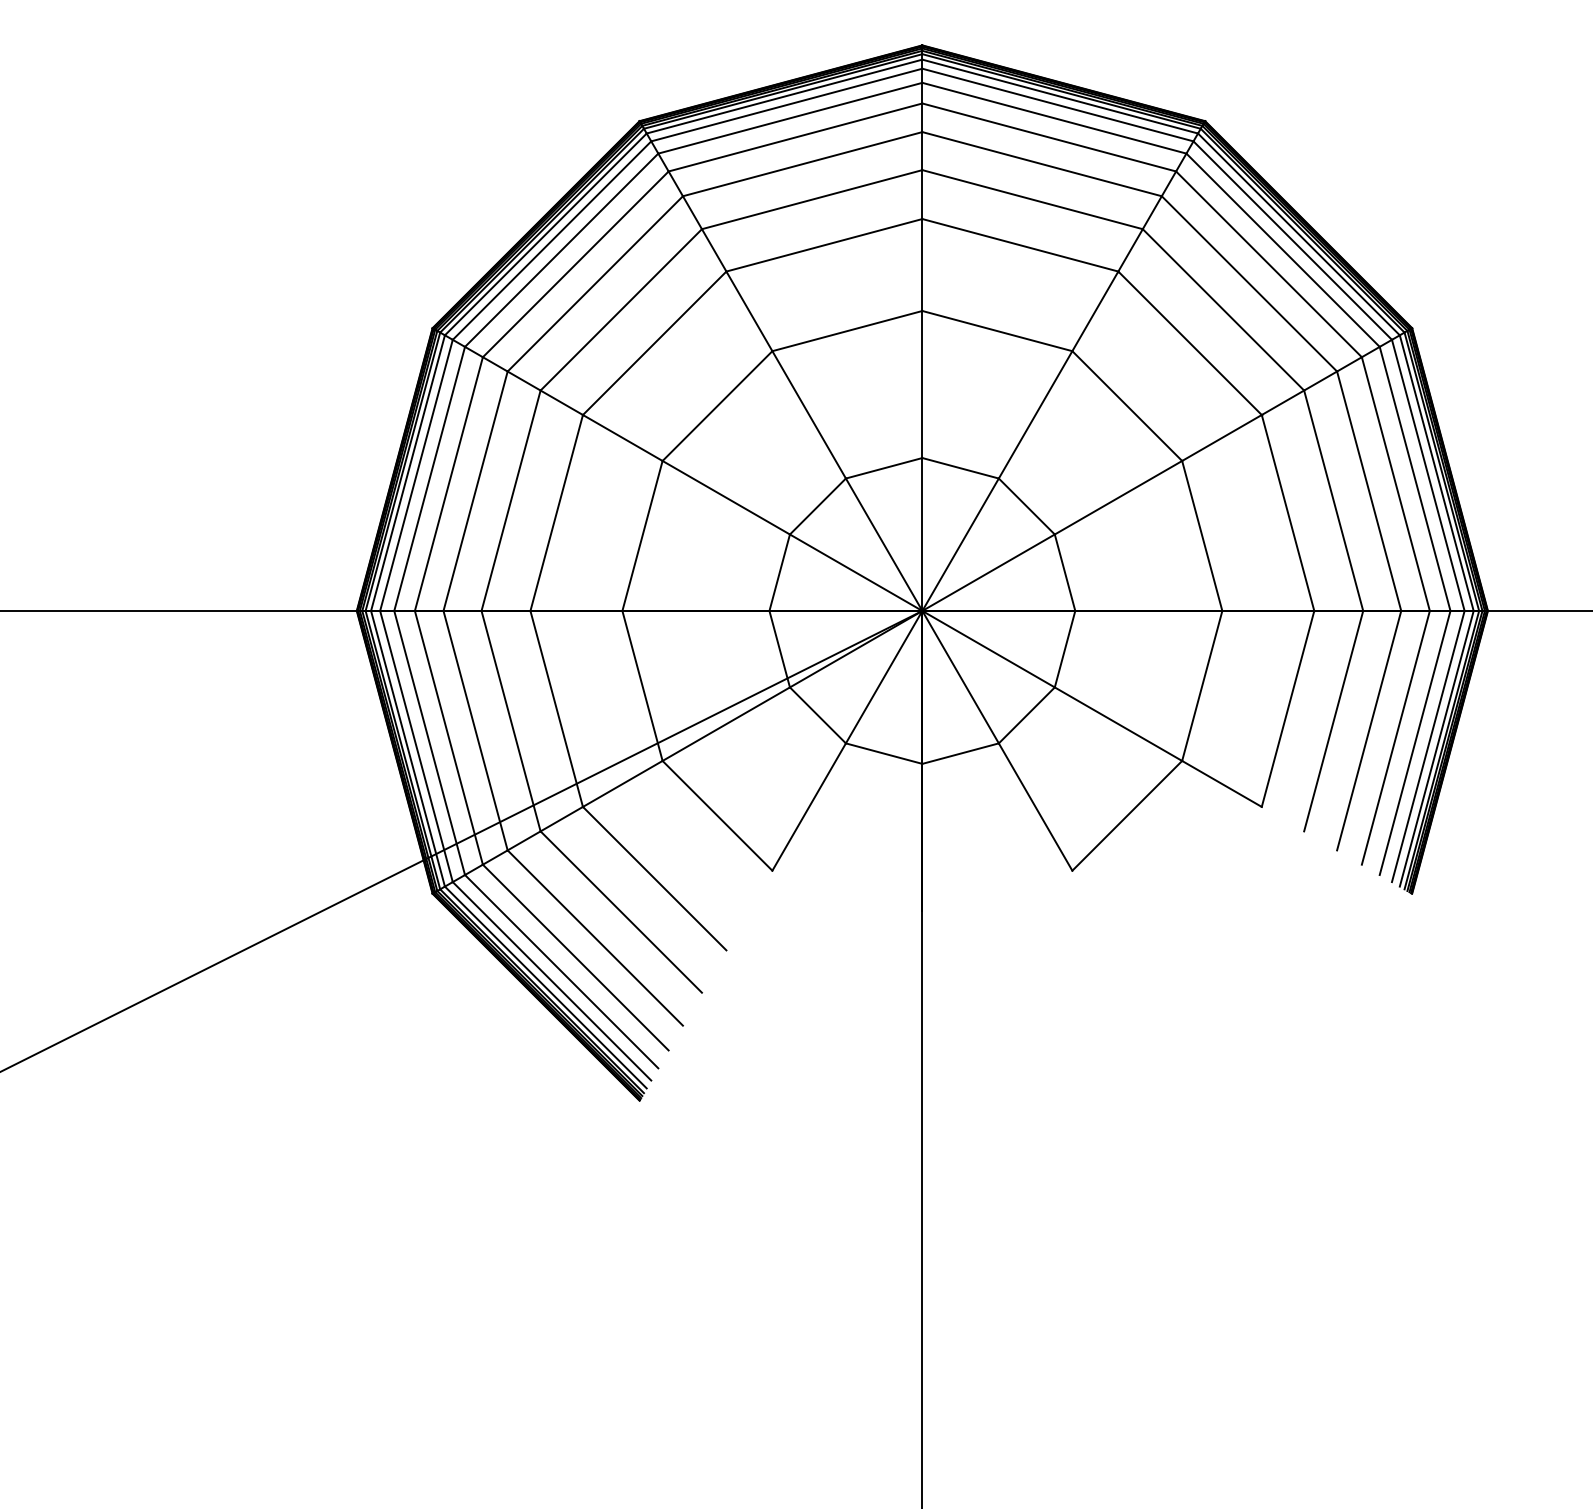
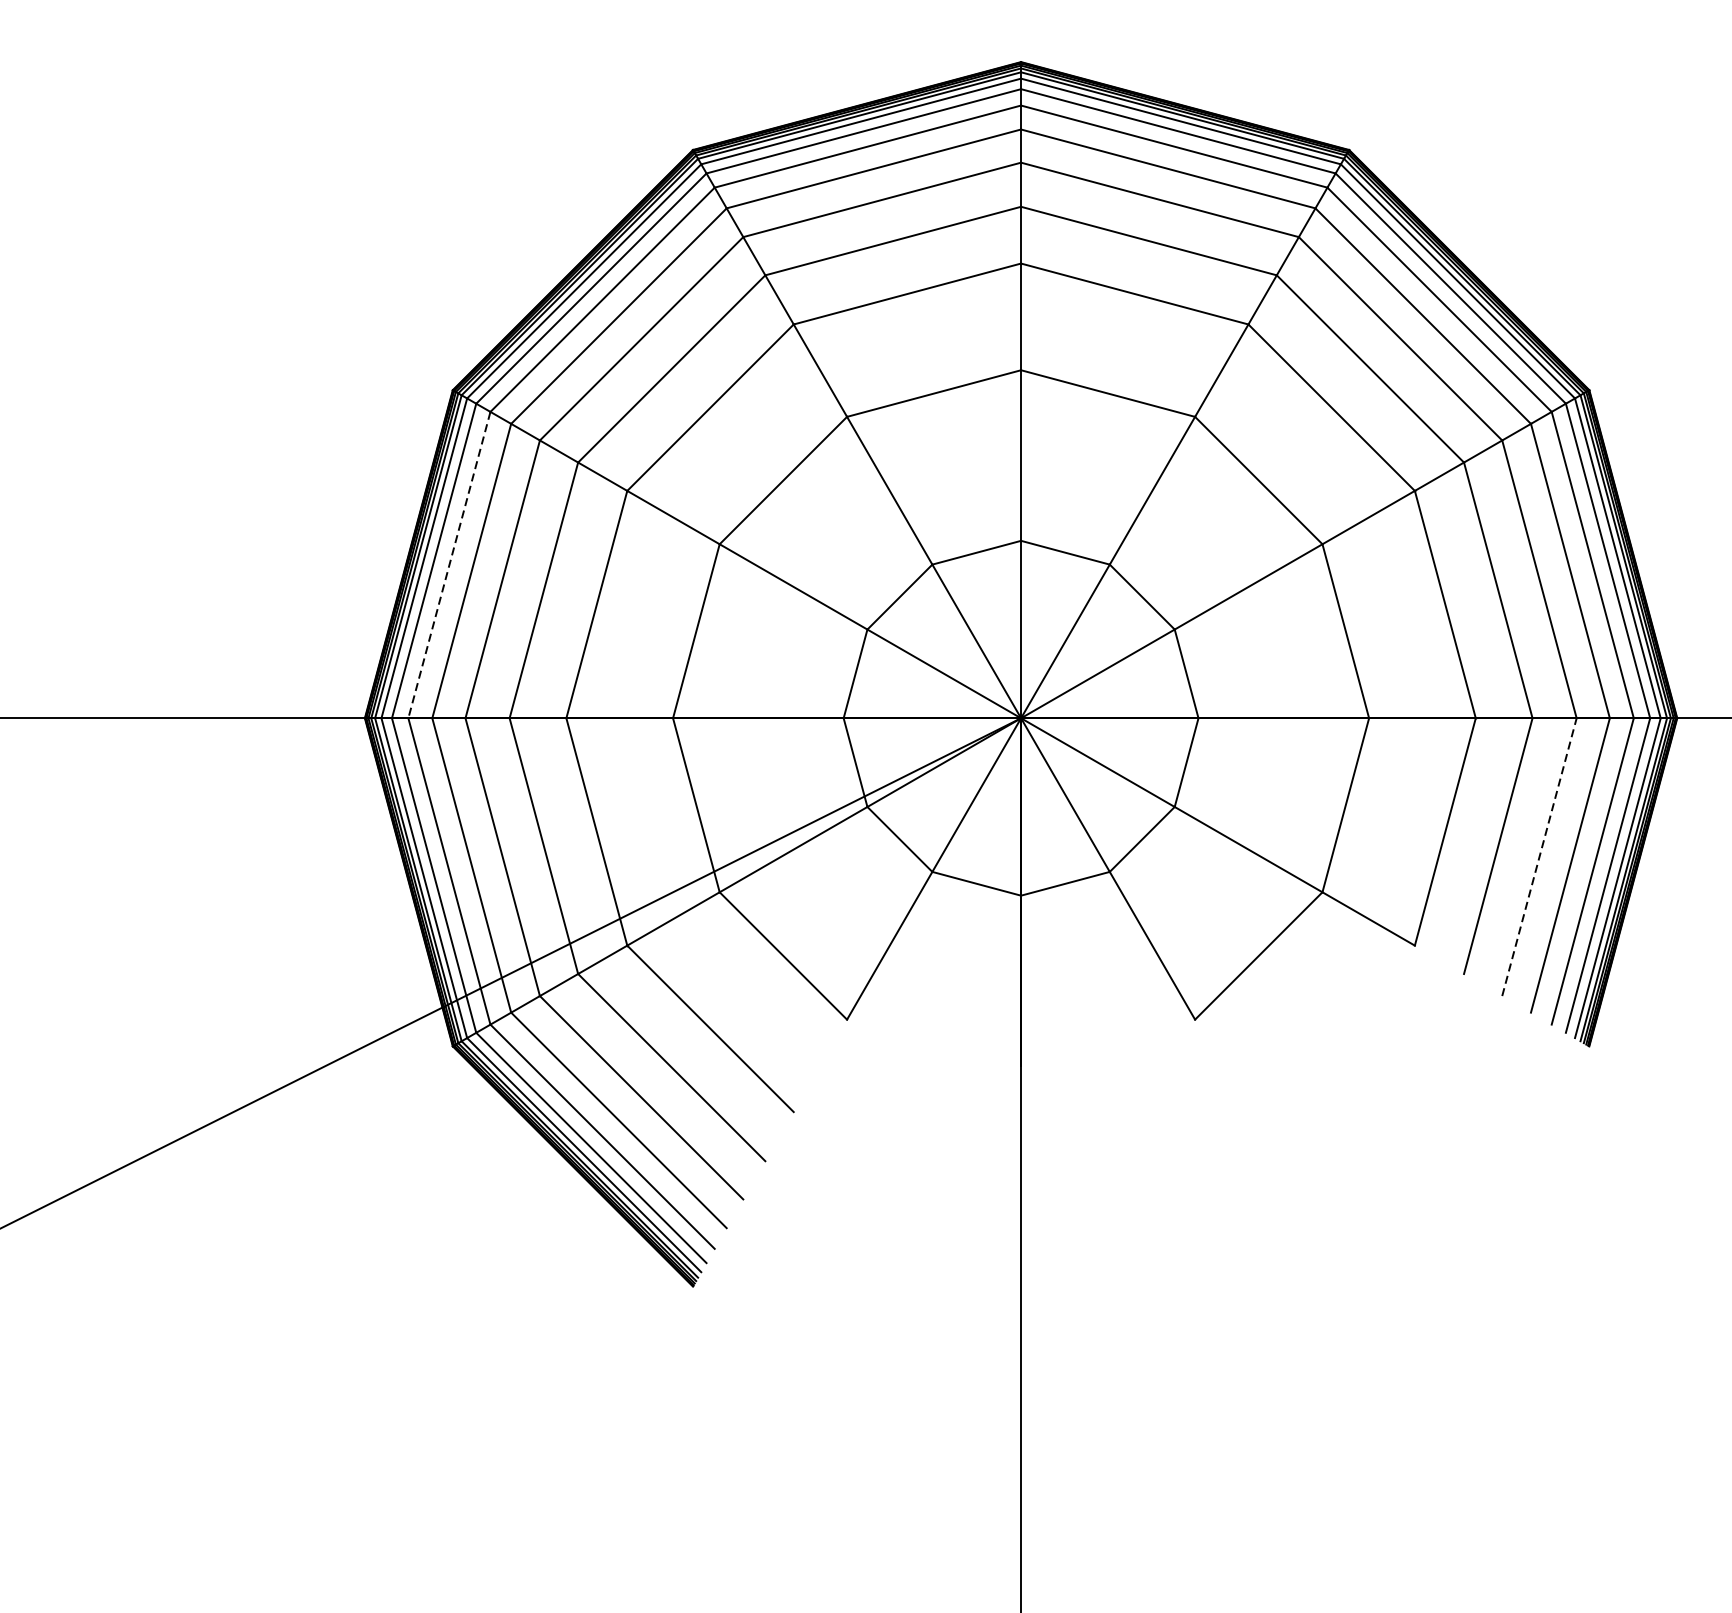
line: (429, 478) -> (449, 564), solid -> dashed
line: (1369, 730) -> (1539, 856), solid -> dashed

